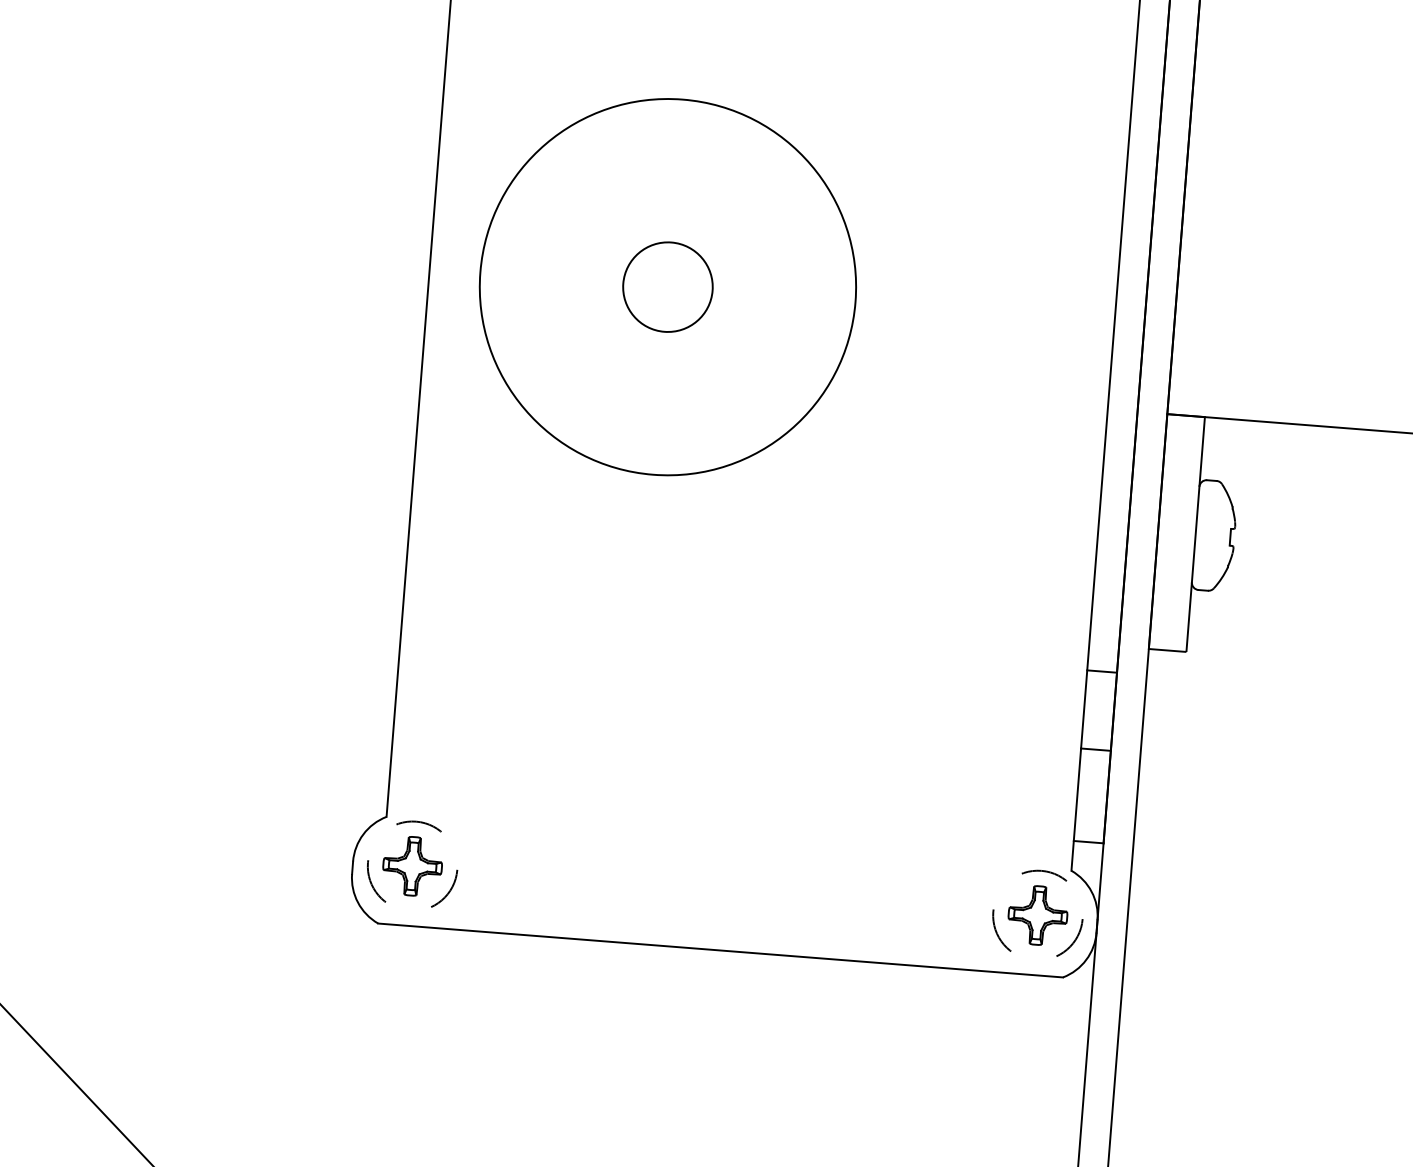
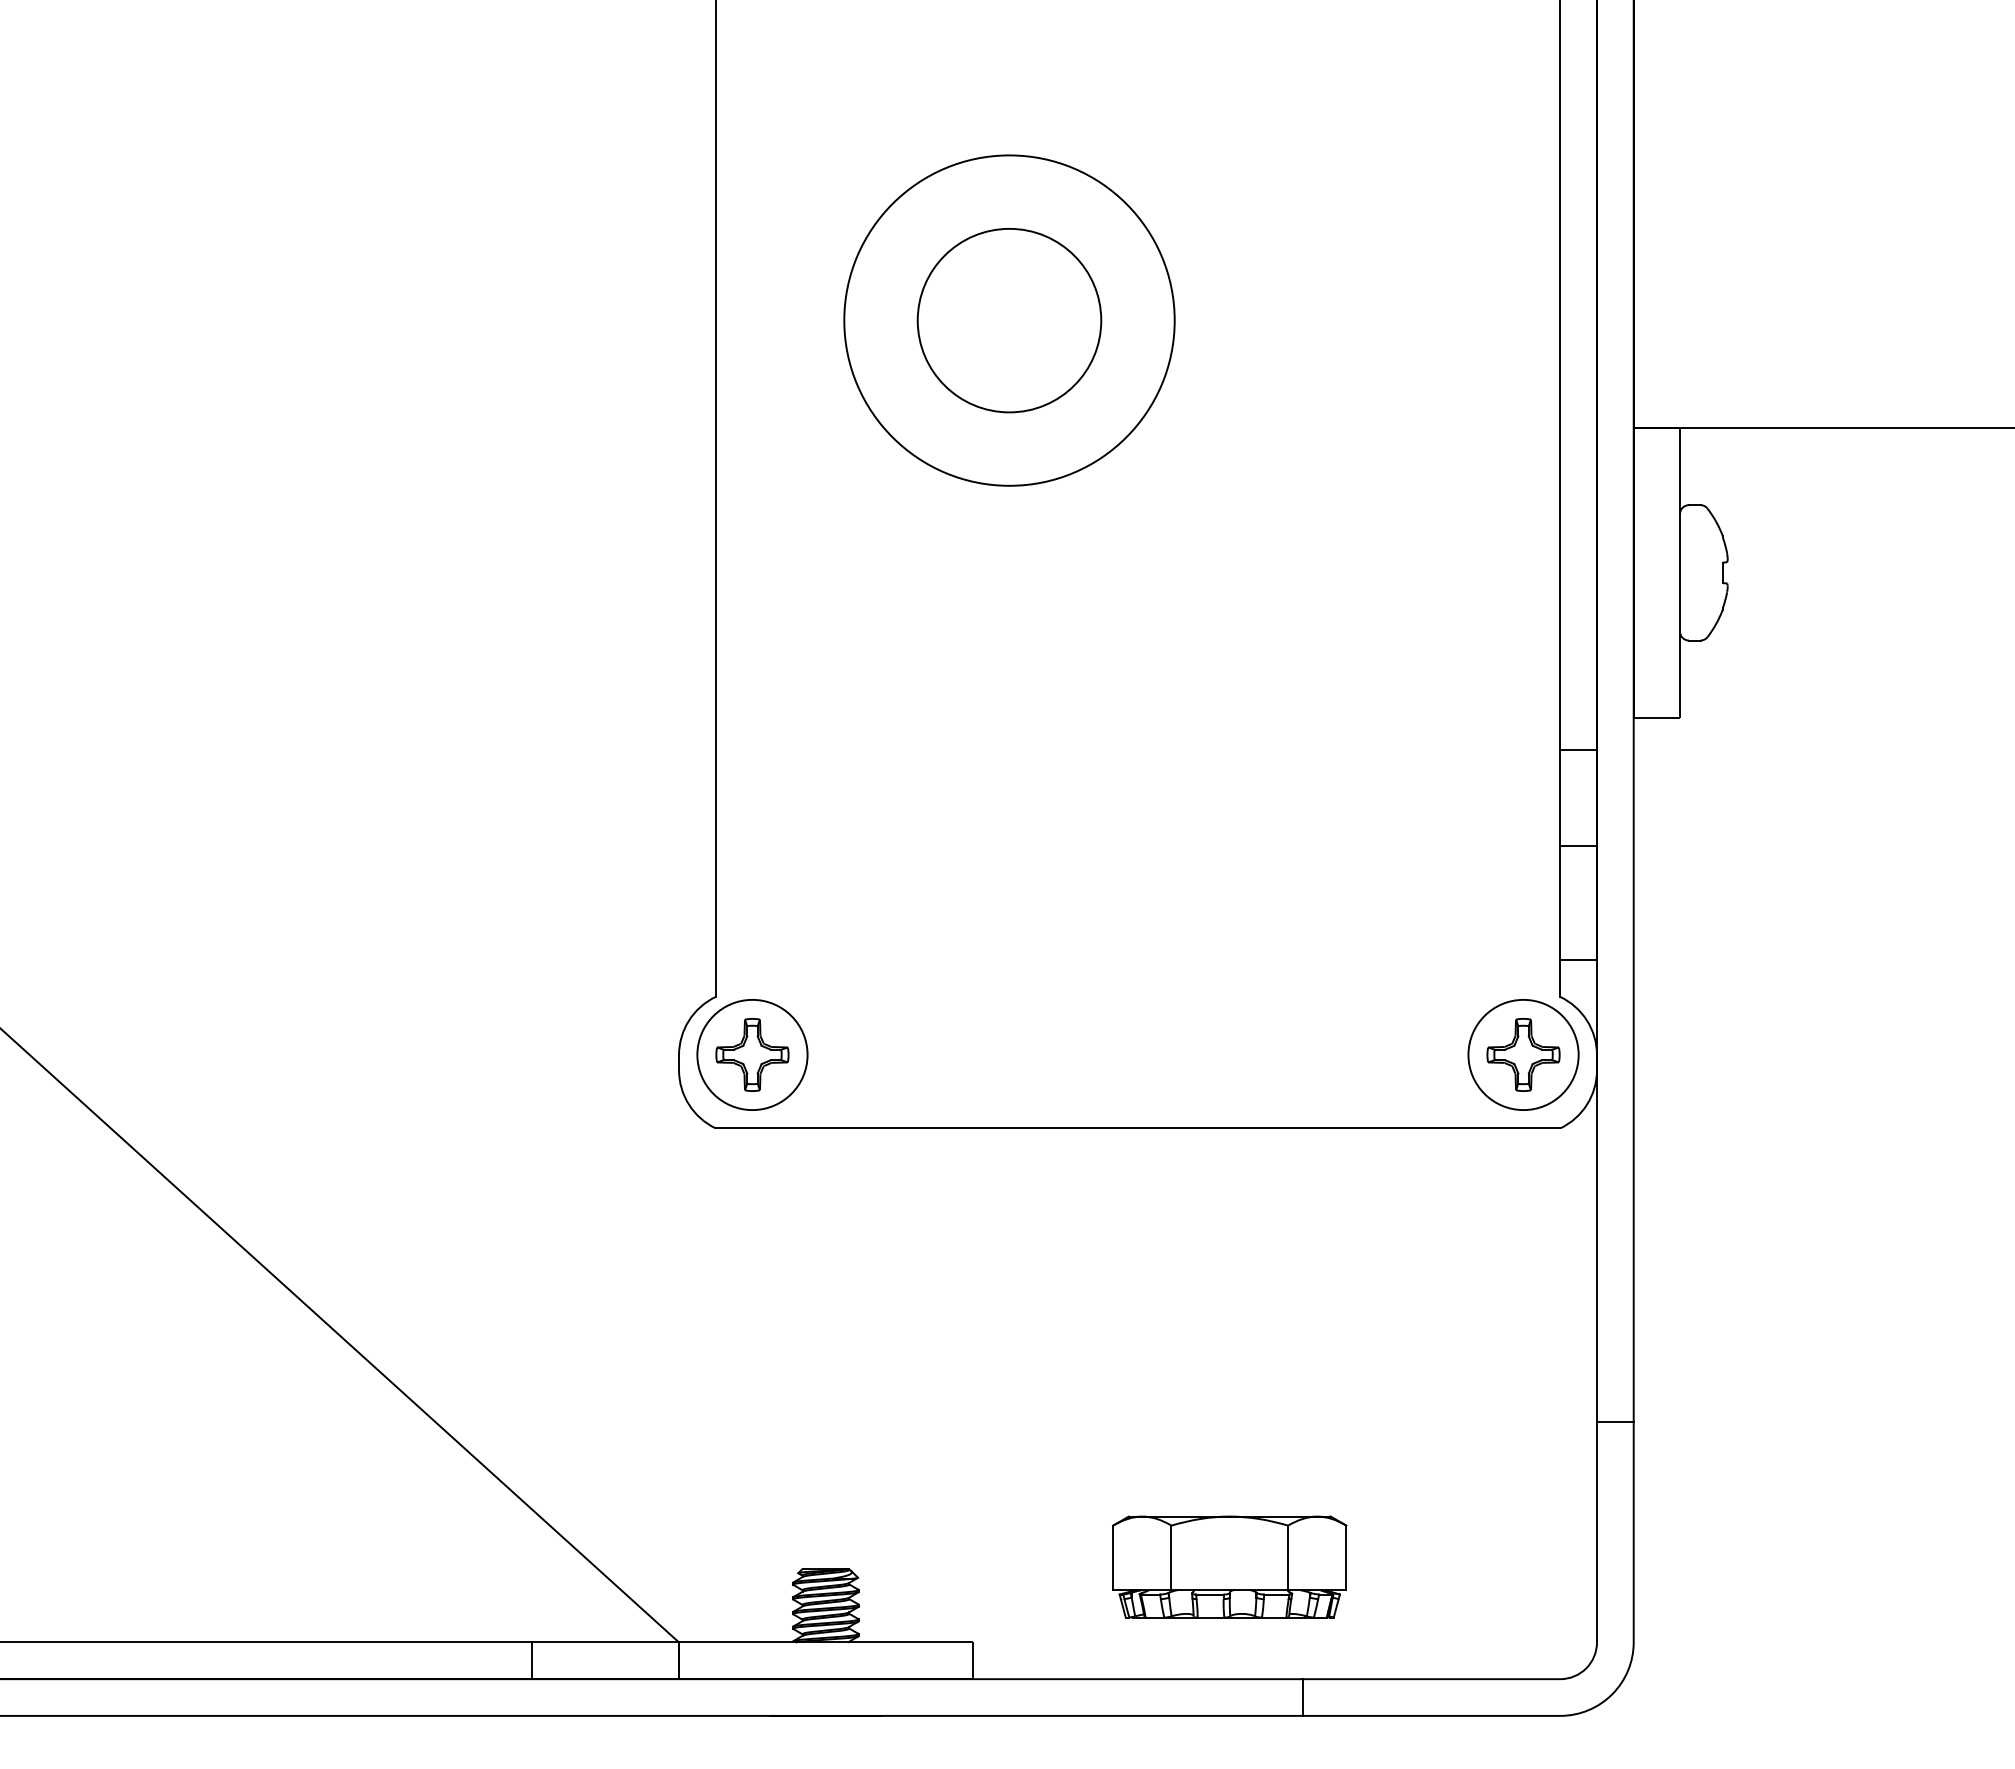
circle: (667, 287) -> (1009, 320), size x0.71
circle: (667, 287) -> (1009, 320), size x1.67
circle: (412, 865) -> (752, 1054), dashed -> solid
circle: (1037, 915) -> (1523, 1054), dashed -> solid

